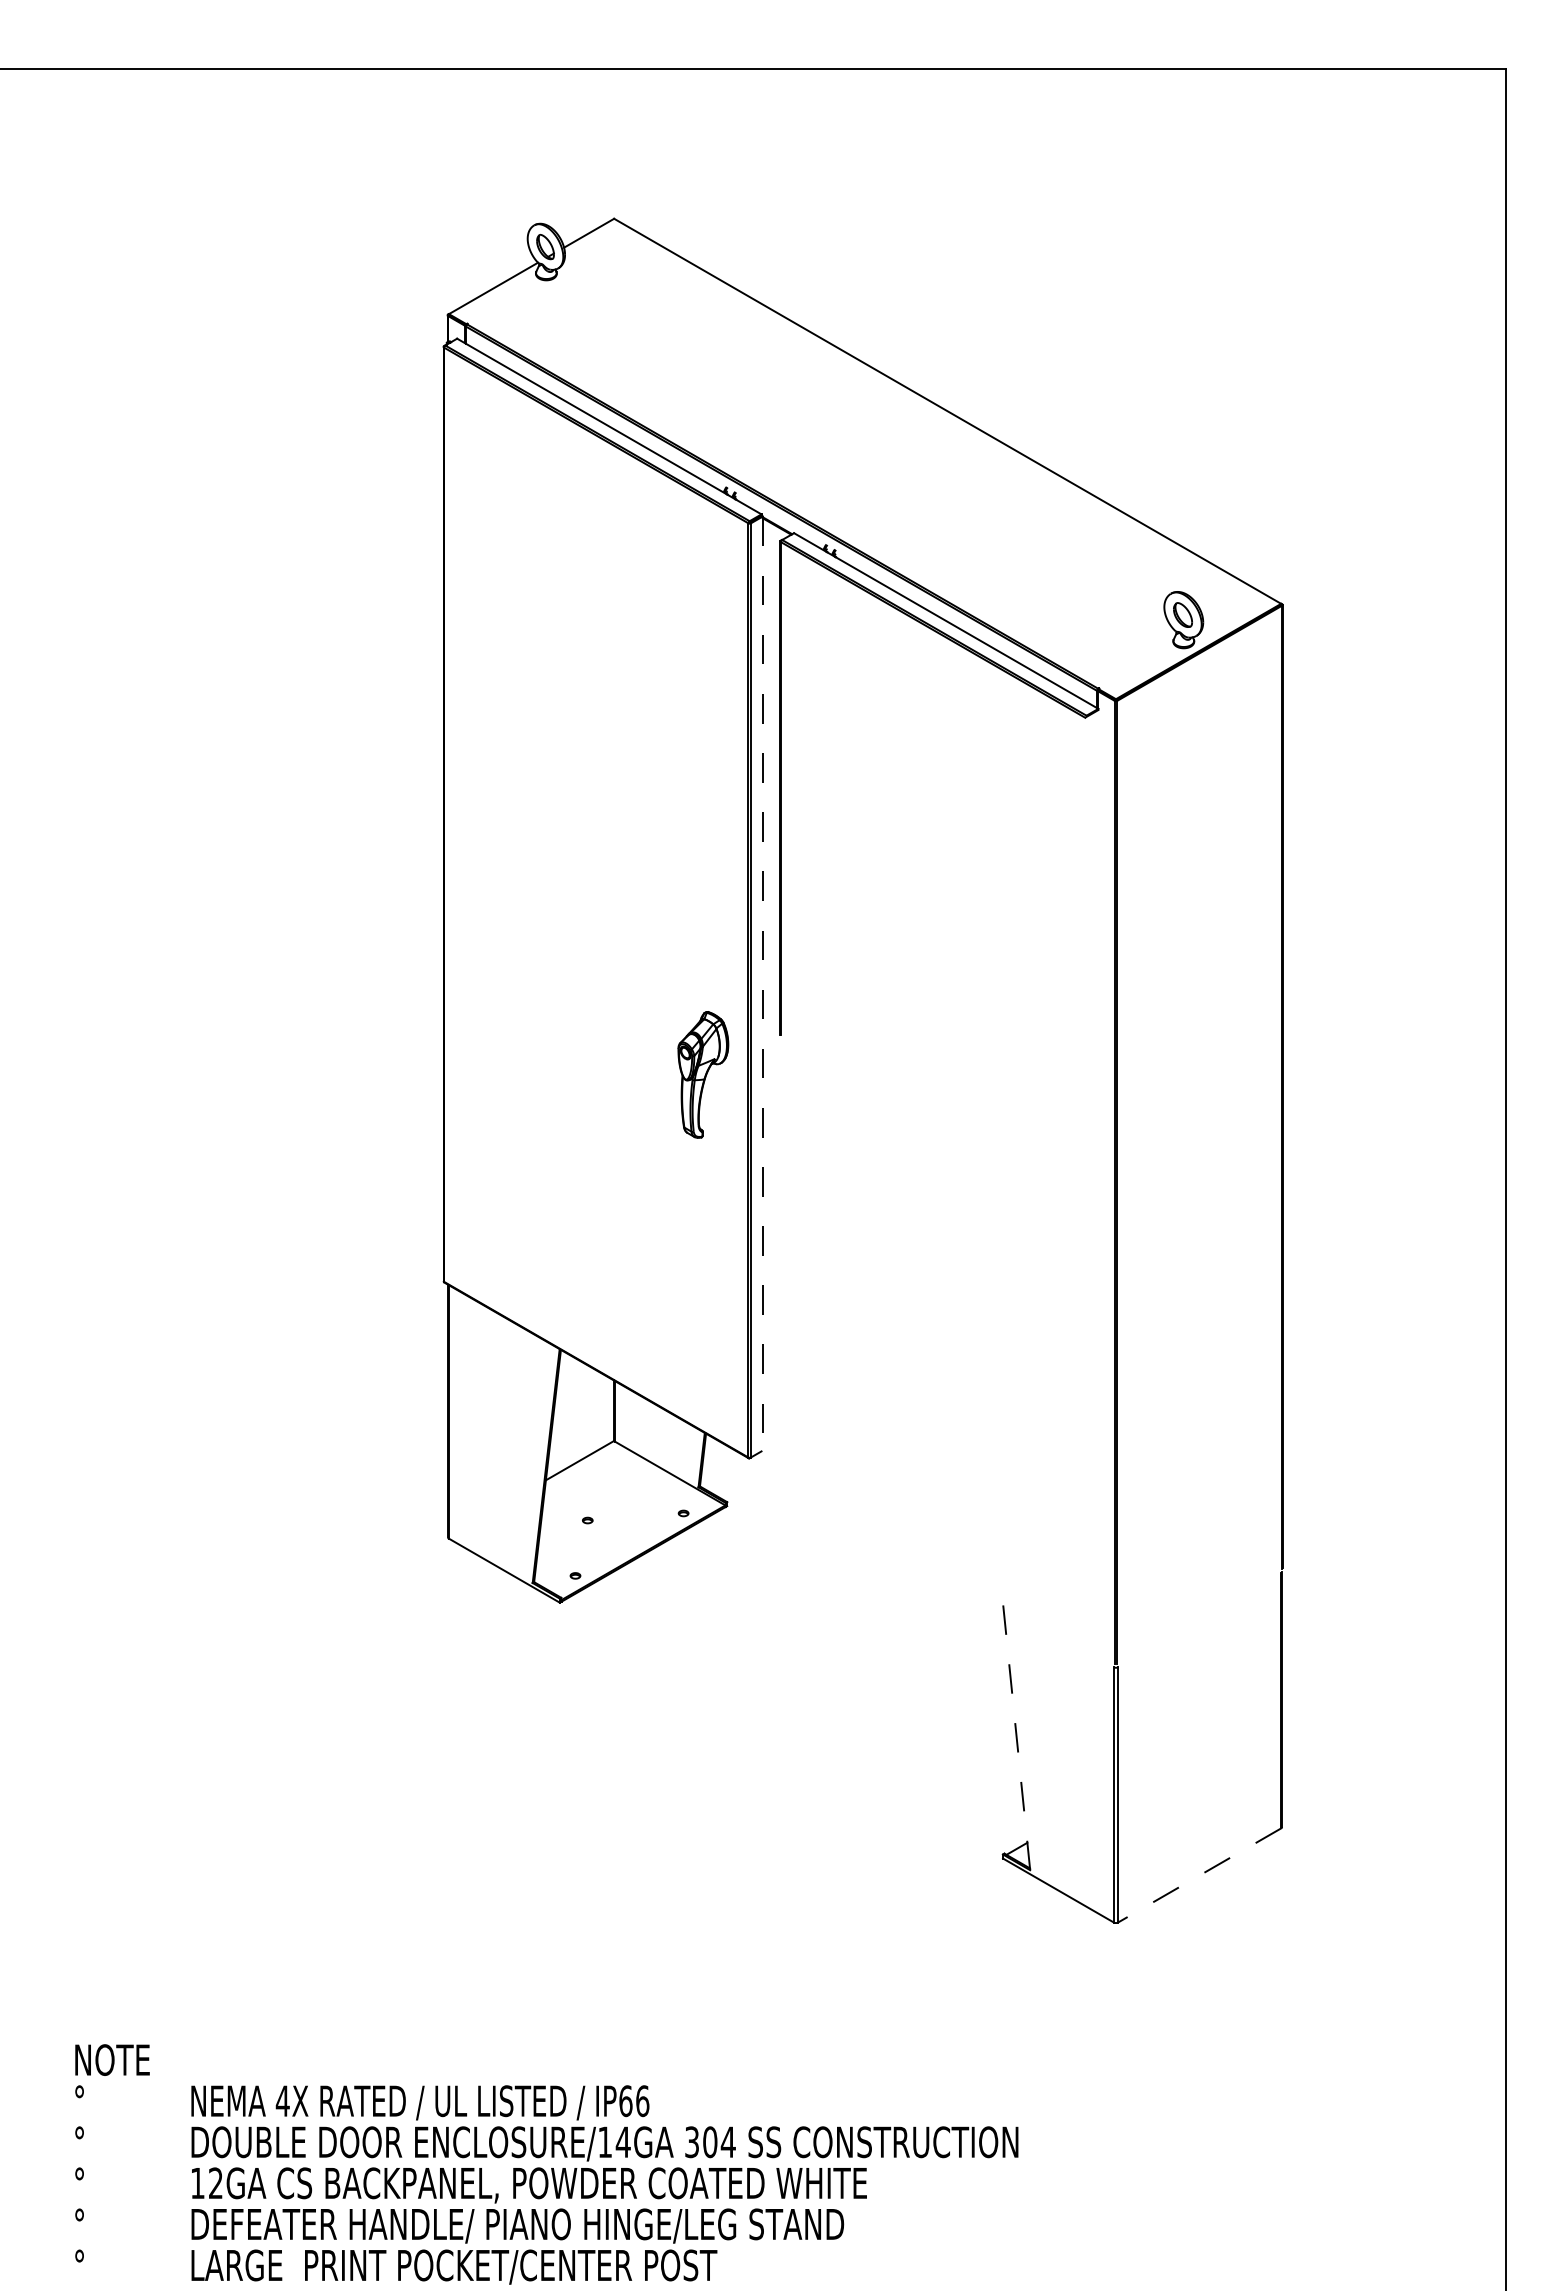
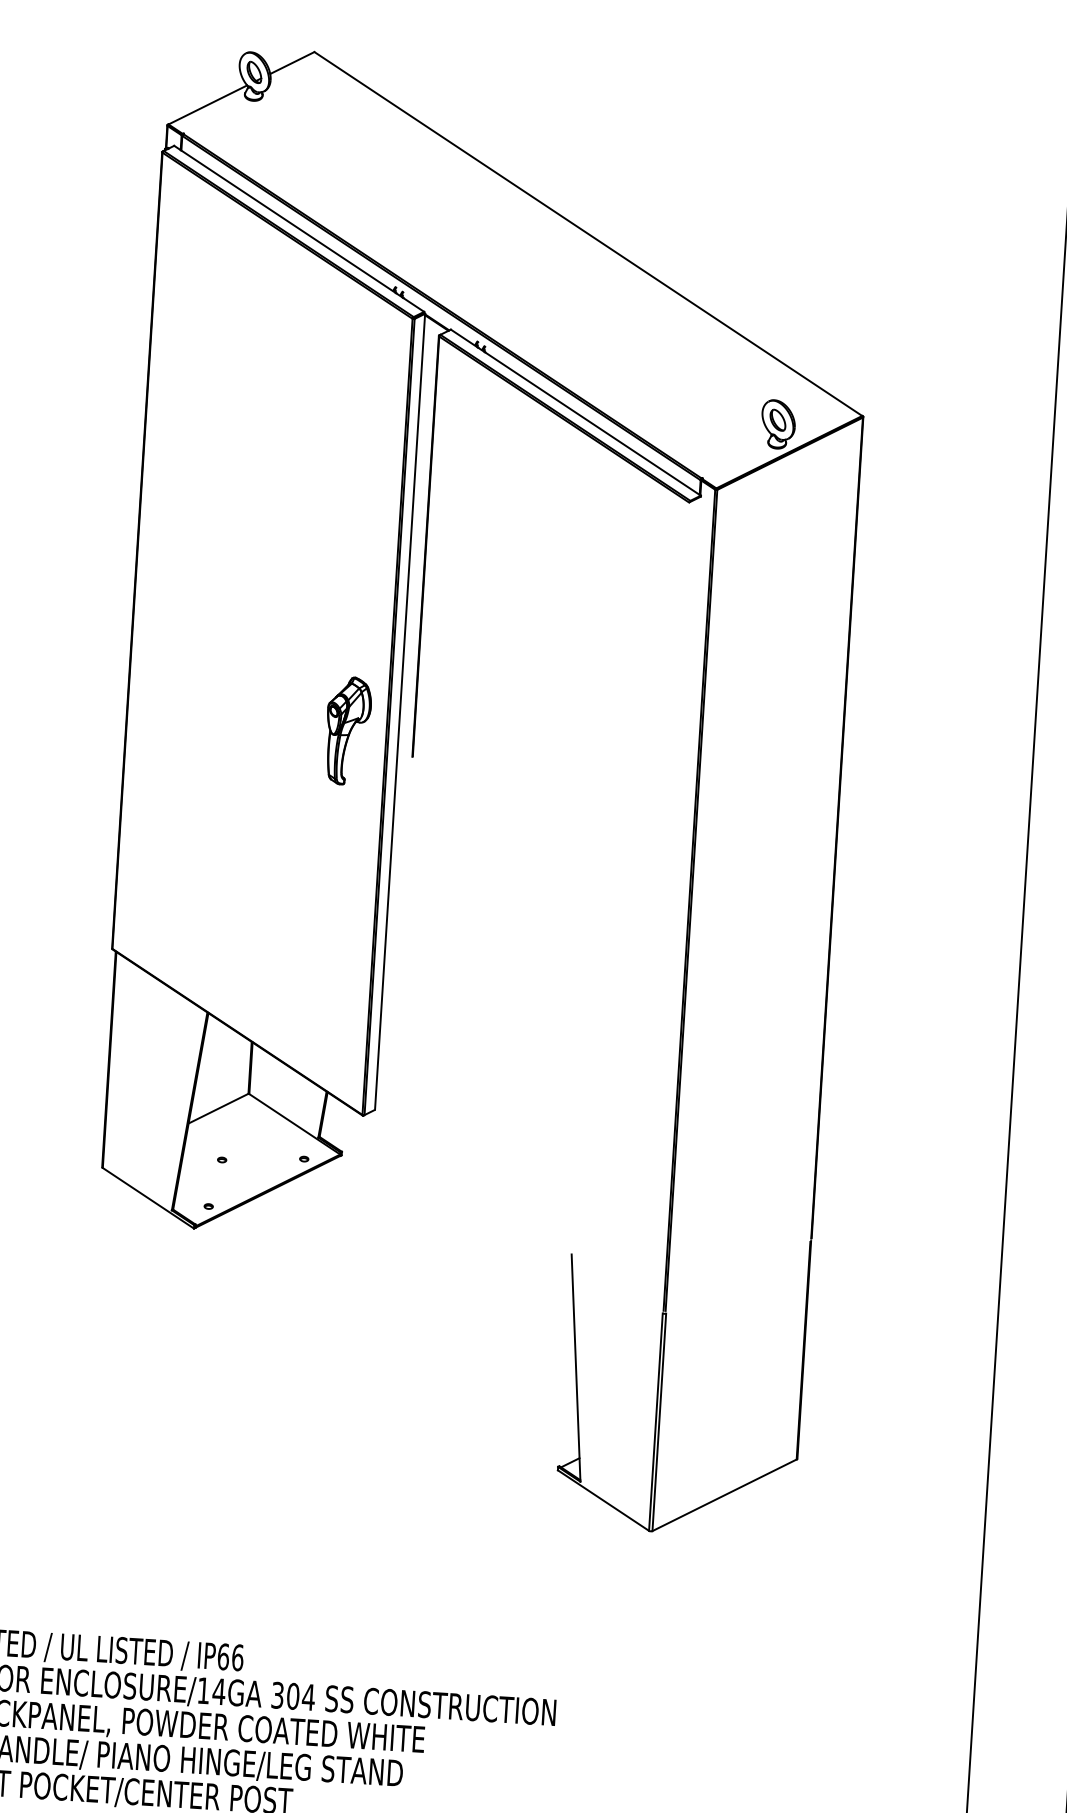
line: (762, 984) -> (399, 712), dashed -> solid
part: (703, 1074) -> (348, 730), moved
line: (1016, 1737) -> (575, 1367), dashed -> solid
line: (1199, 1875) -> (724, 1495), dashed -> solid

